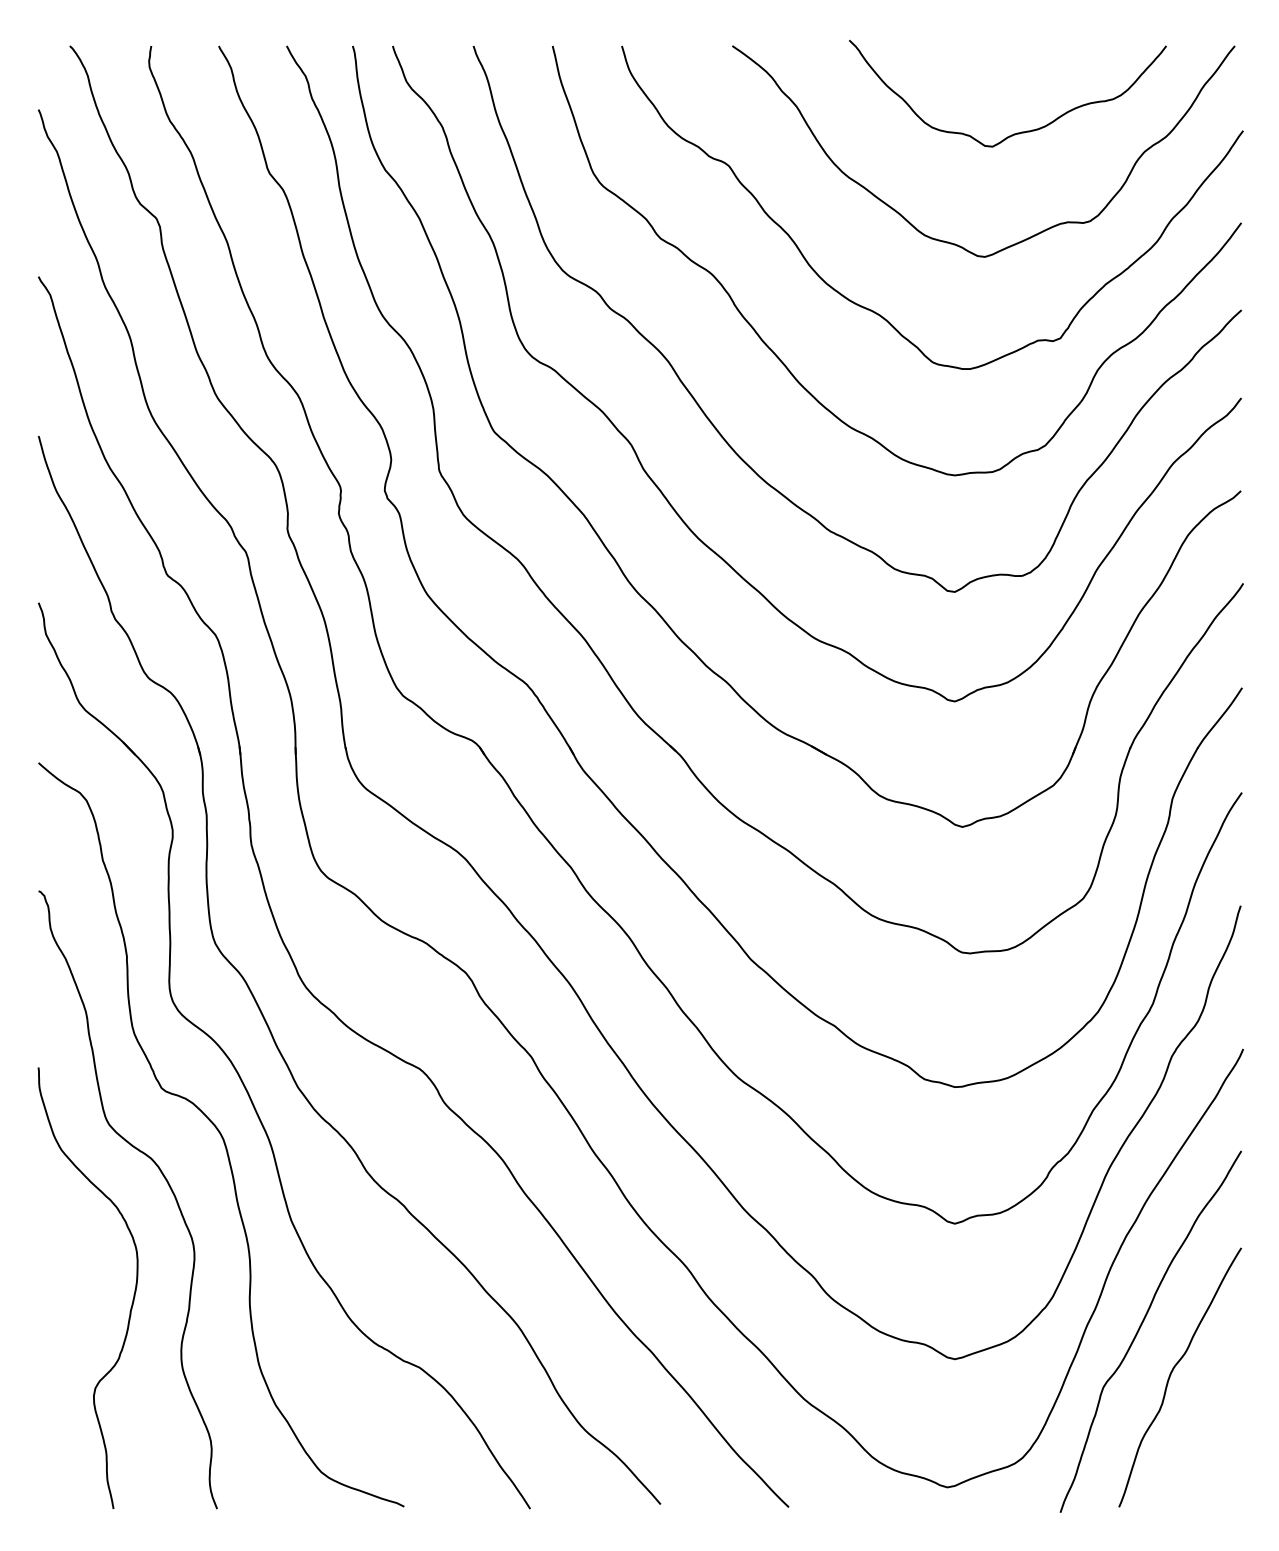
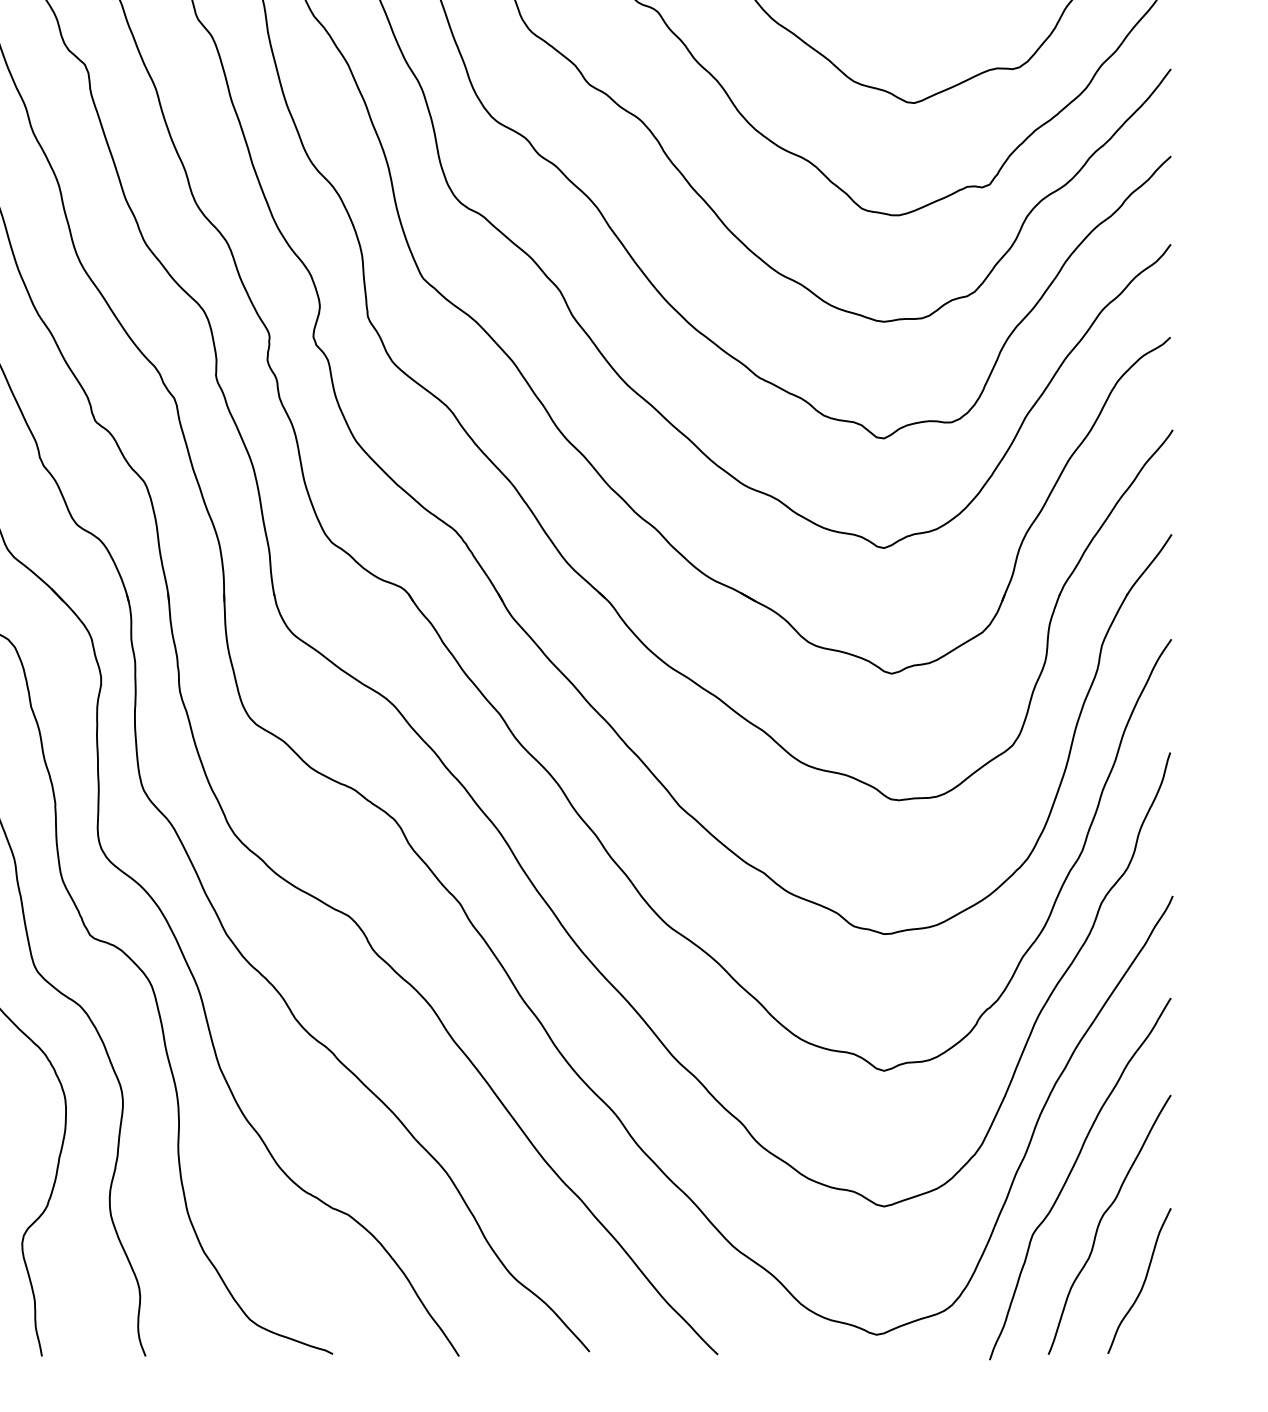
curve: (1213, 1435) -> (1142, 1282), added

